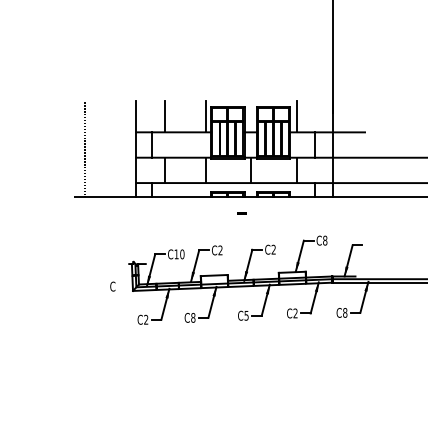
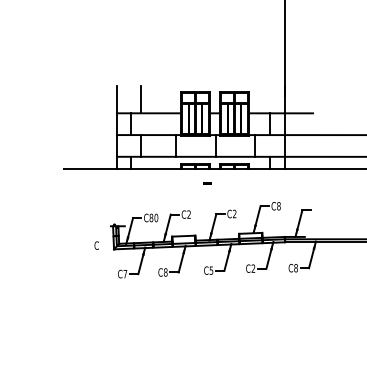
line: (205, 116) -> (176, 99), removed
line: (296, 116) -> (254, 99), removed
line: (84, 148) -> (72, 127), removed
text: (176, 254) -> (151, 218), C10 -> C80
text: (146, 319) -> (125, 273), C2 -> C7

